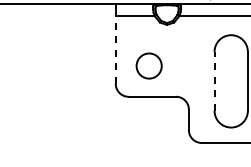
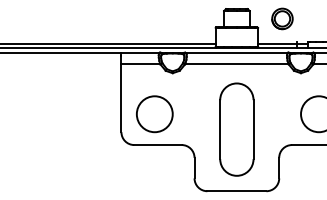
line: (115, 50) -> (121, 98), dashed -> solid
circle: (148, 66) -> (154, 114), size x1.43
line: (214, 81) -> (220, 129), dashed -> solid

